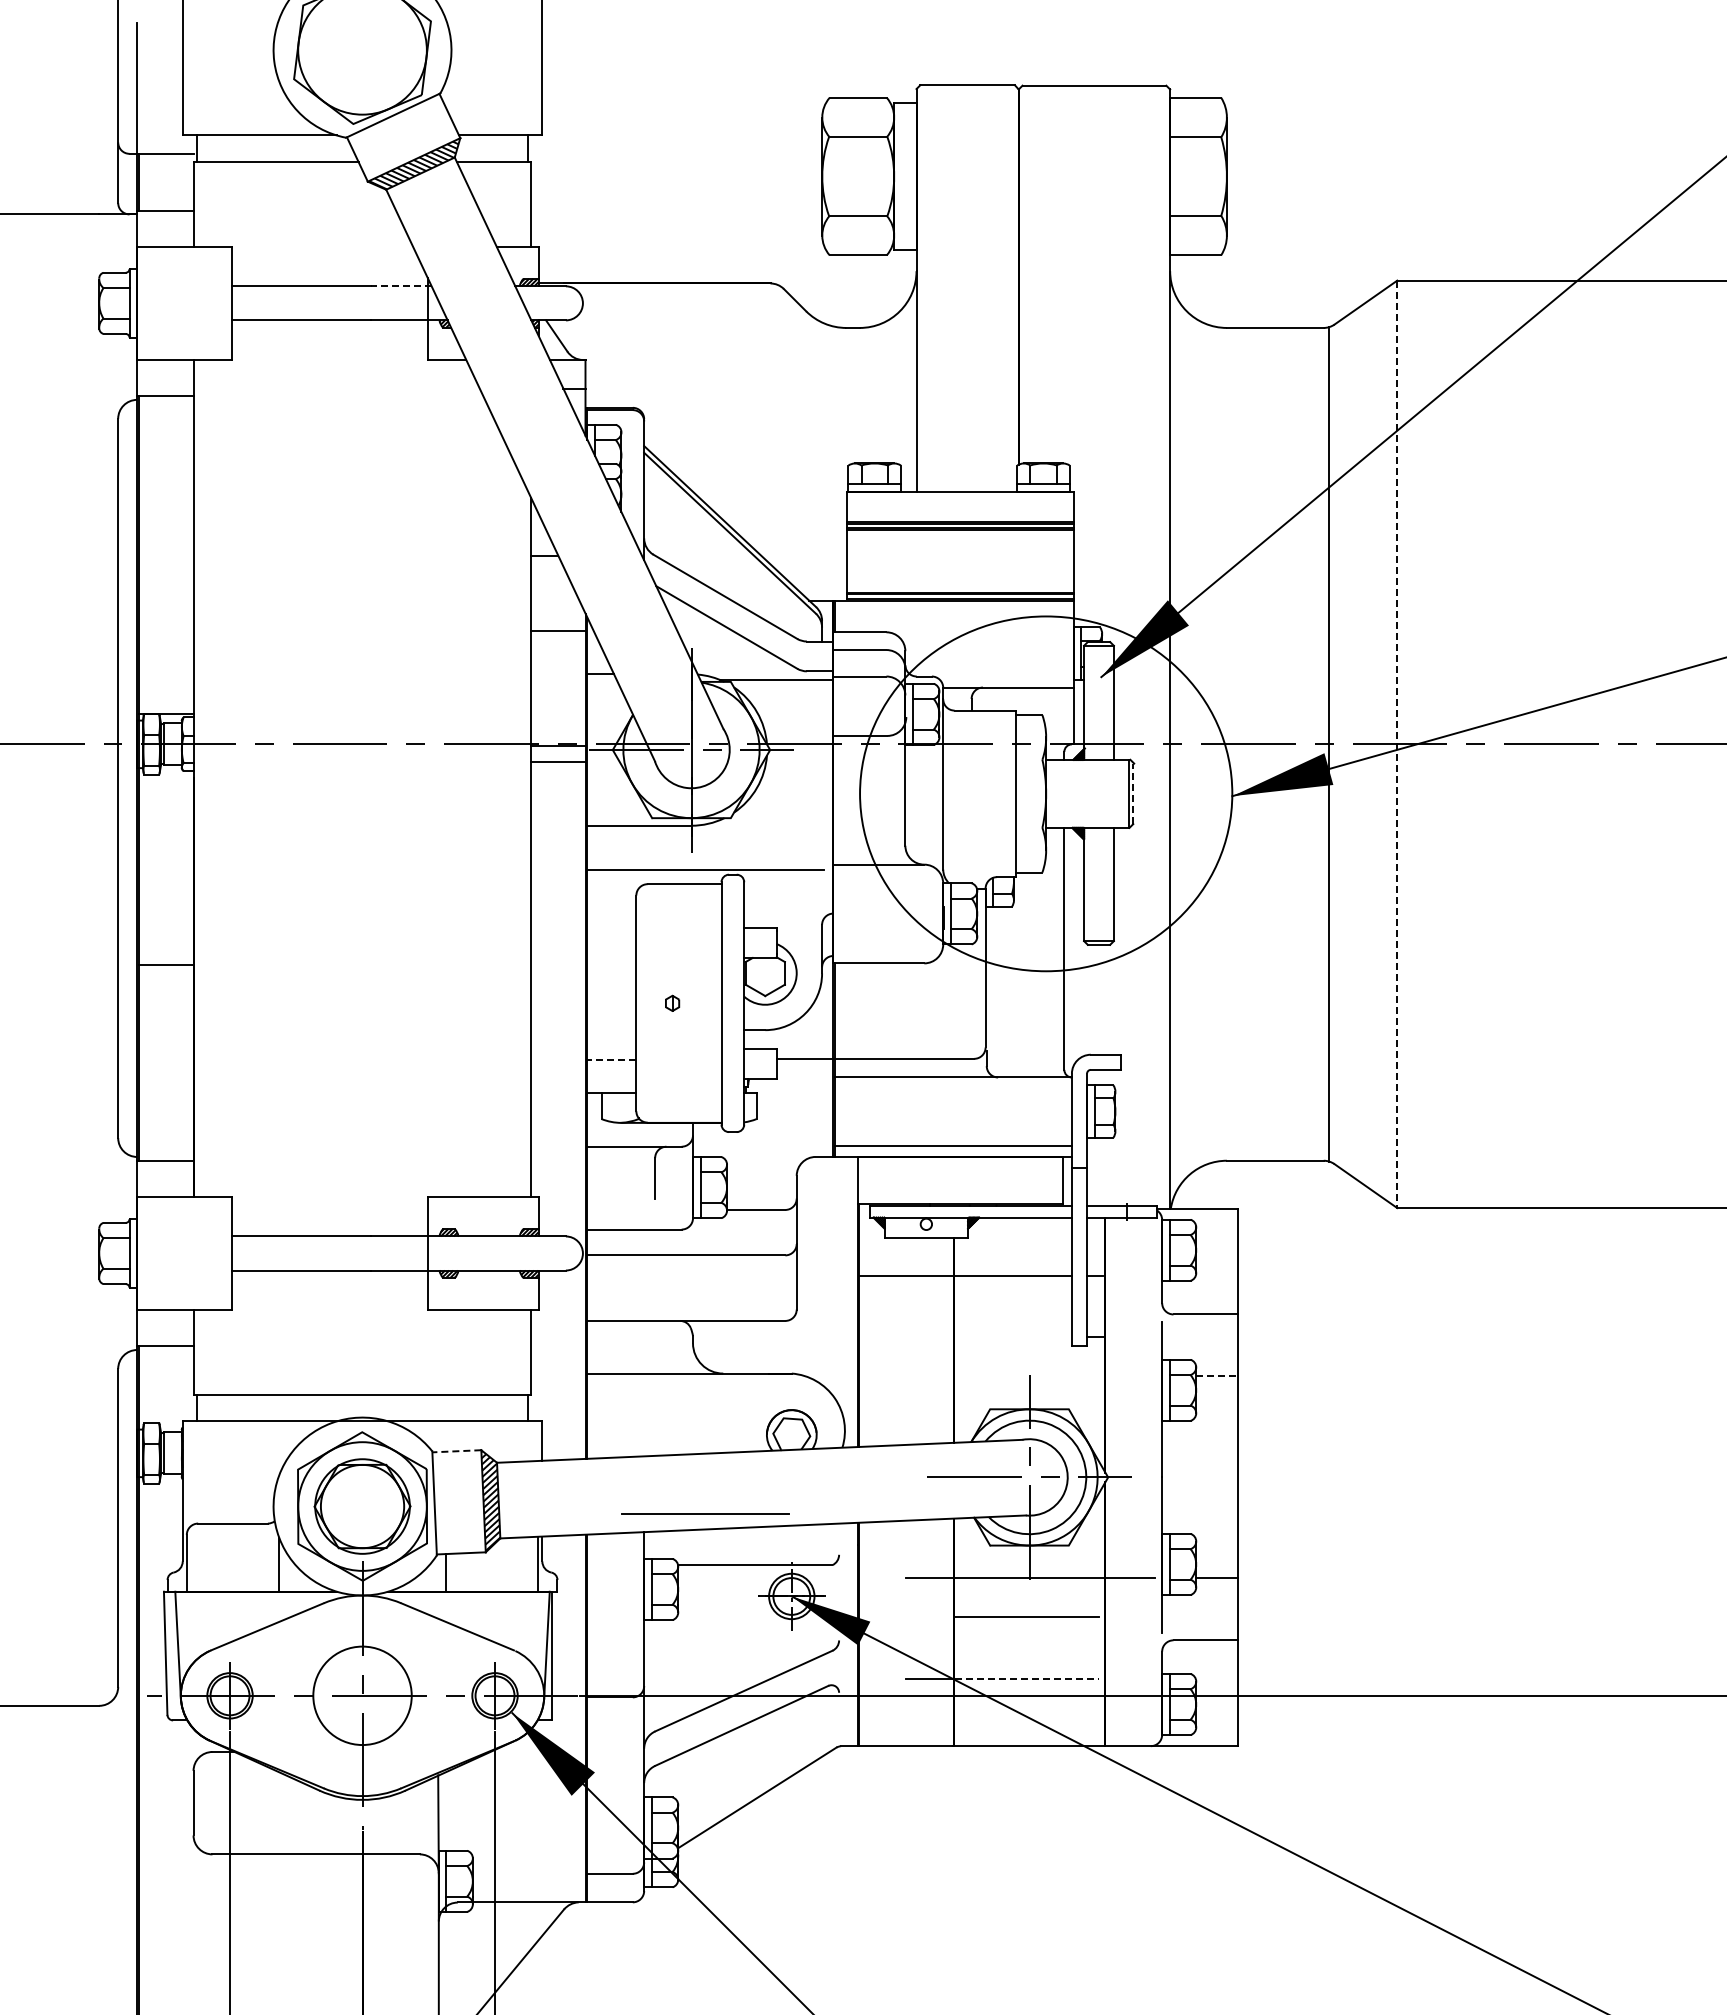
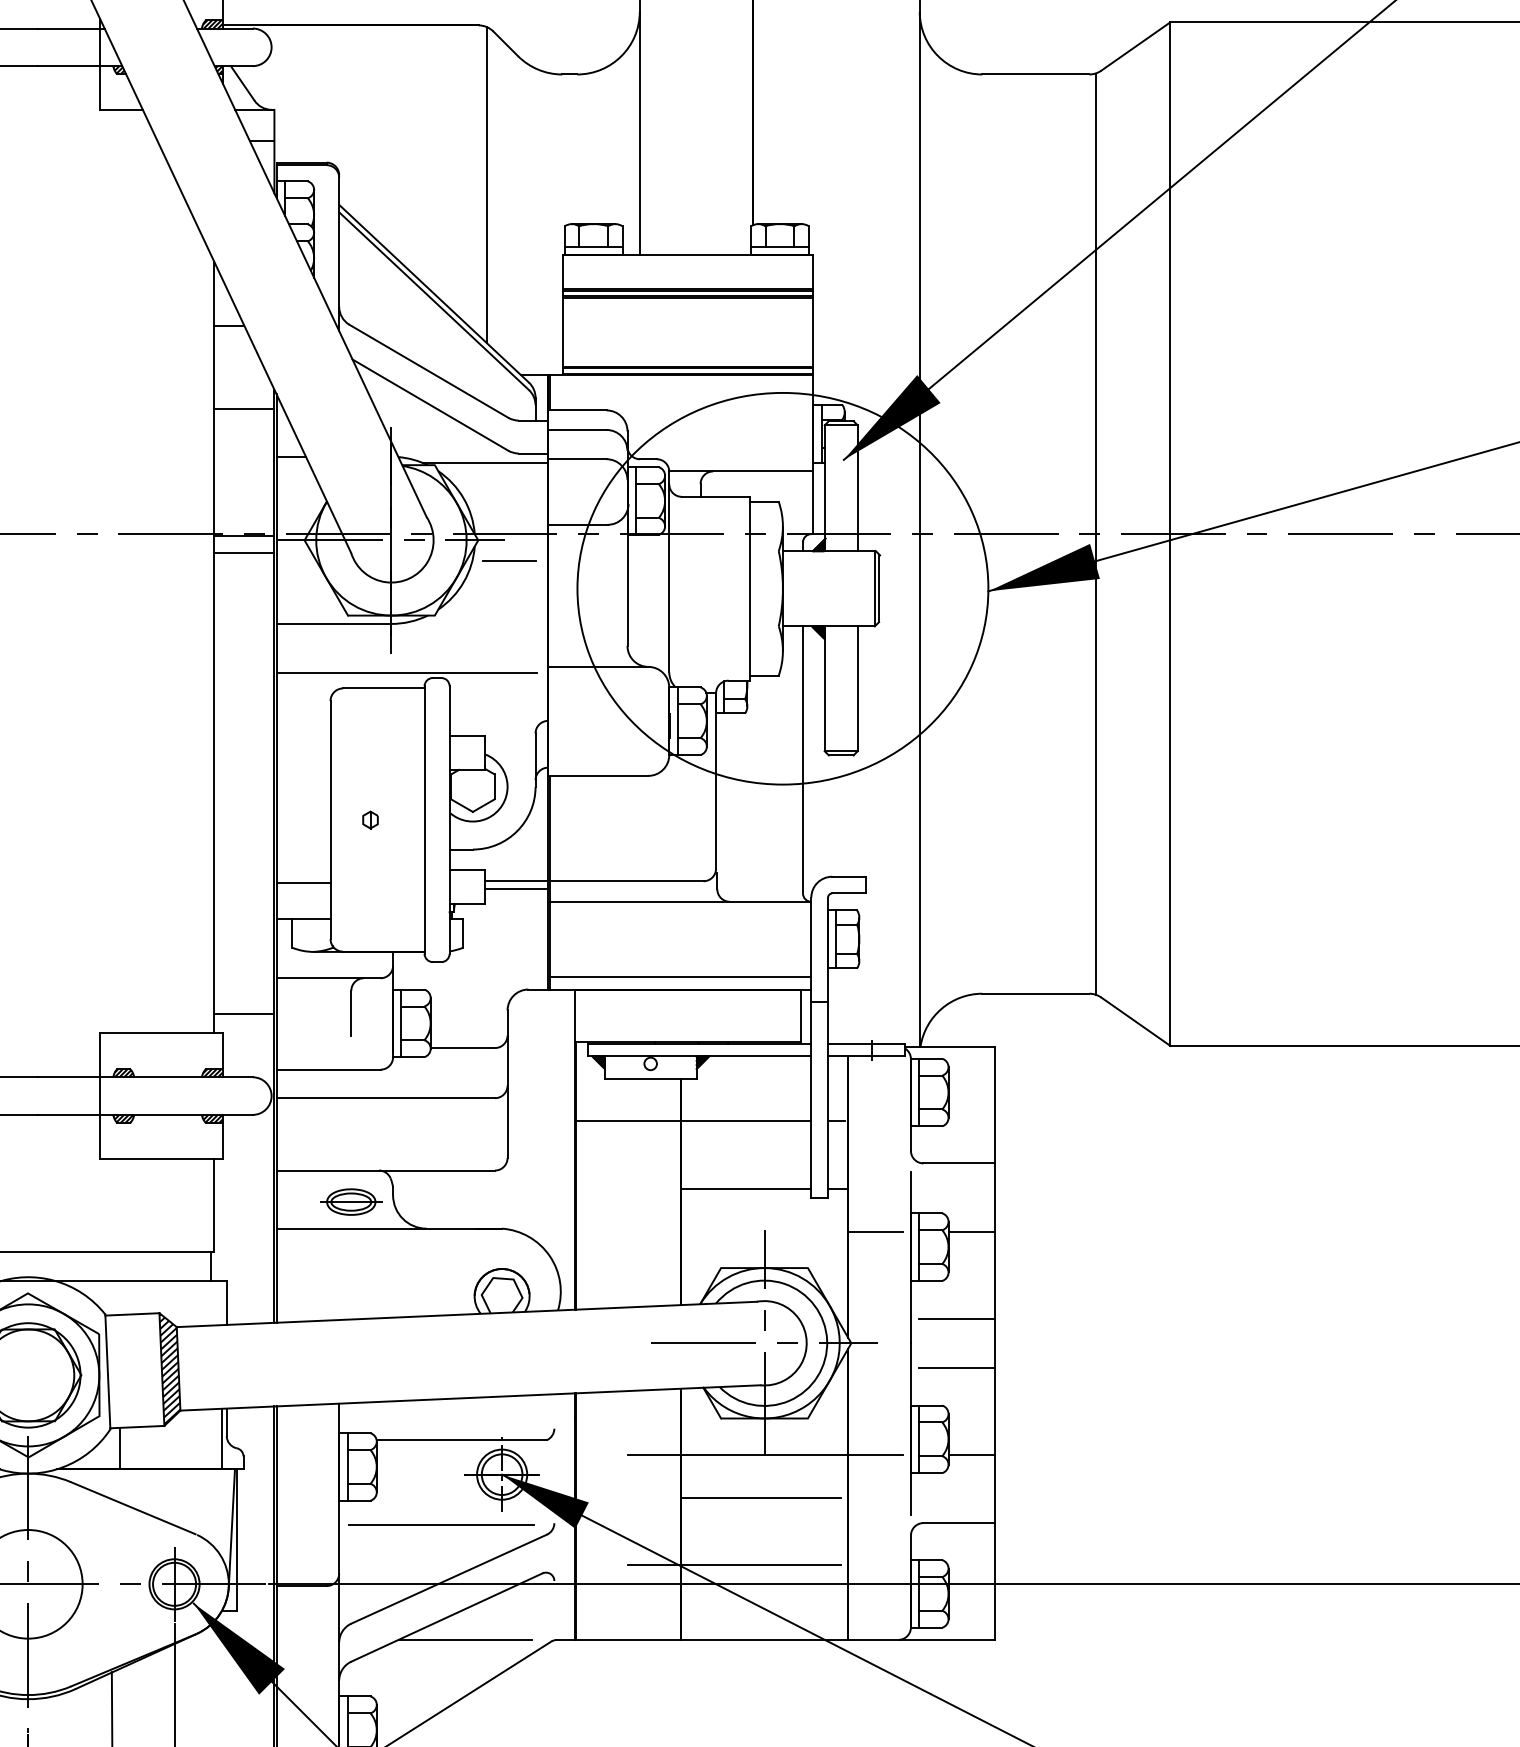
line: (400, 286) -> (70, 28), dashed -> solid
line: (777, 427) -> (486, 184), added
line: (1397, 744) -> (1170, 534), dashed -> solid
line: (798, 768) -> (509, 560), added
line: (1133, 793) -> (879, 588), dashed -> solid
line: (611, 1060) -> (303, 883), dashed -> solid
line: (804, 1066) -> (516, 889), added
line: (557, 1179) -> (243, 1014), added
line: (1012, 1337) -> (745, 1188), added
part: (655, 1349) -> (351, 1202), added
line: (1129, 1376) -> (874, 1231), added
line: (1217, 1376) -> (972, 1231), dashed -> solid
line: (456, 1451) -> (132, 1314), dashed -> solid
line: (1203, 1455) -> (956, 1319), added
line: (1203, 1499) -> (956, 1367), added
line: (705, 1513) -> (441, 1524), moved
line: (1027, 1678) -> (762, 1565), dashed -> solid
line: (757, 1746) -> (464, 1640), added

